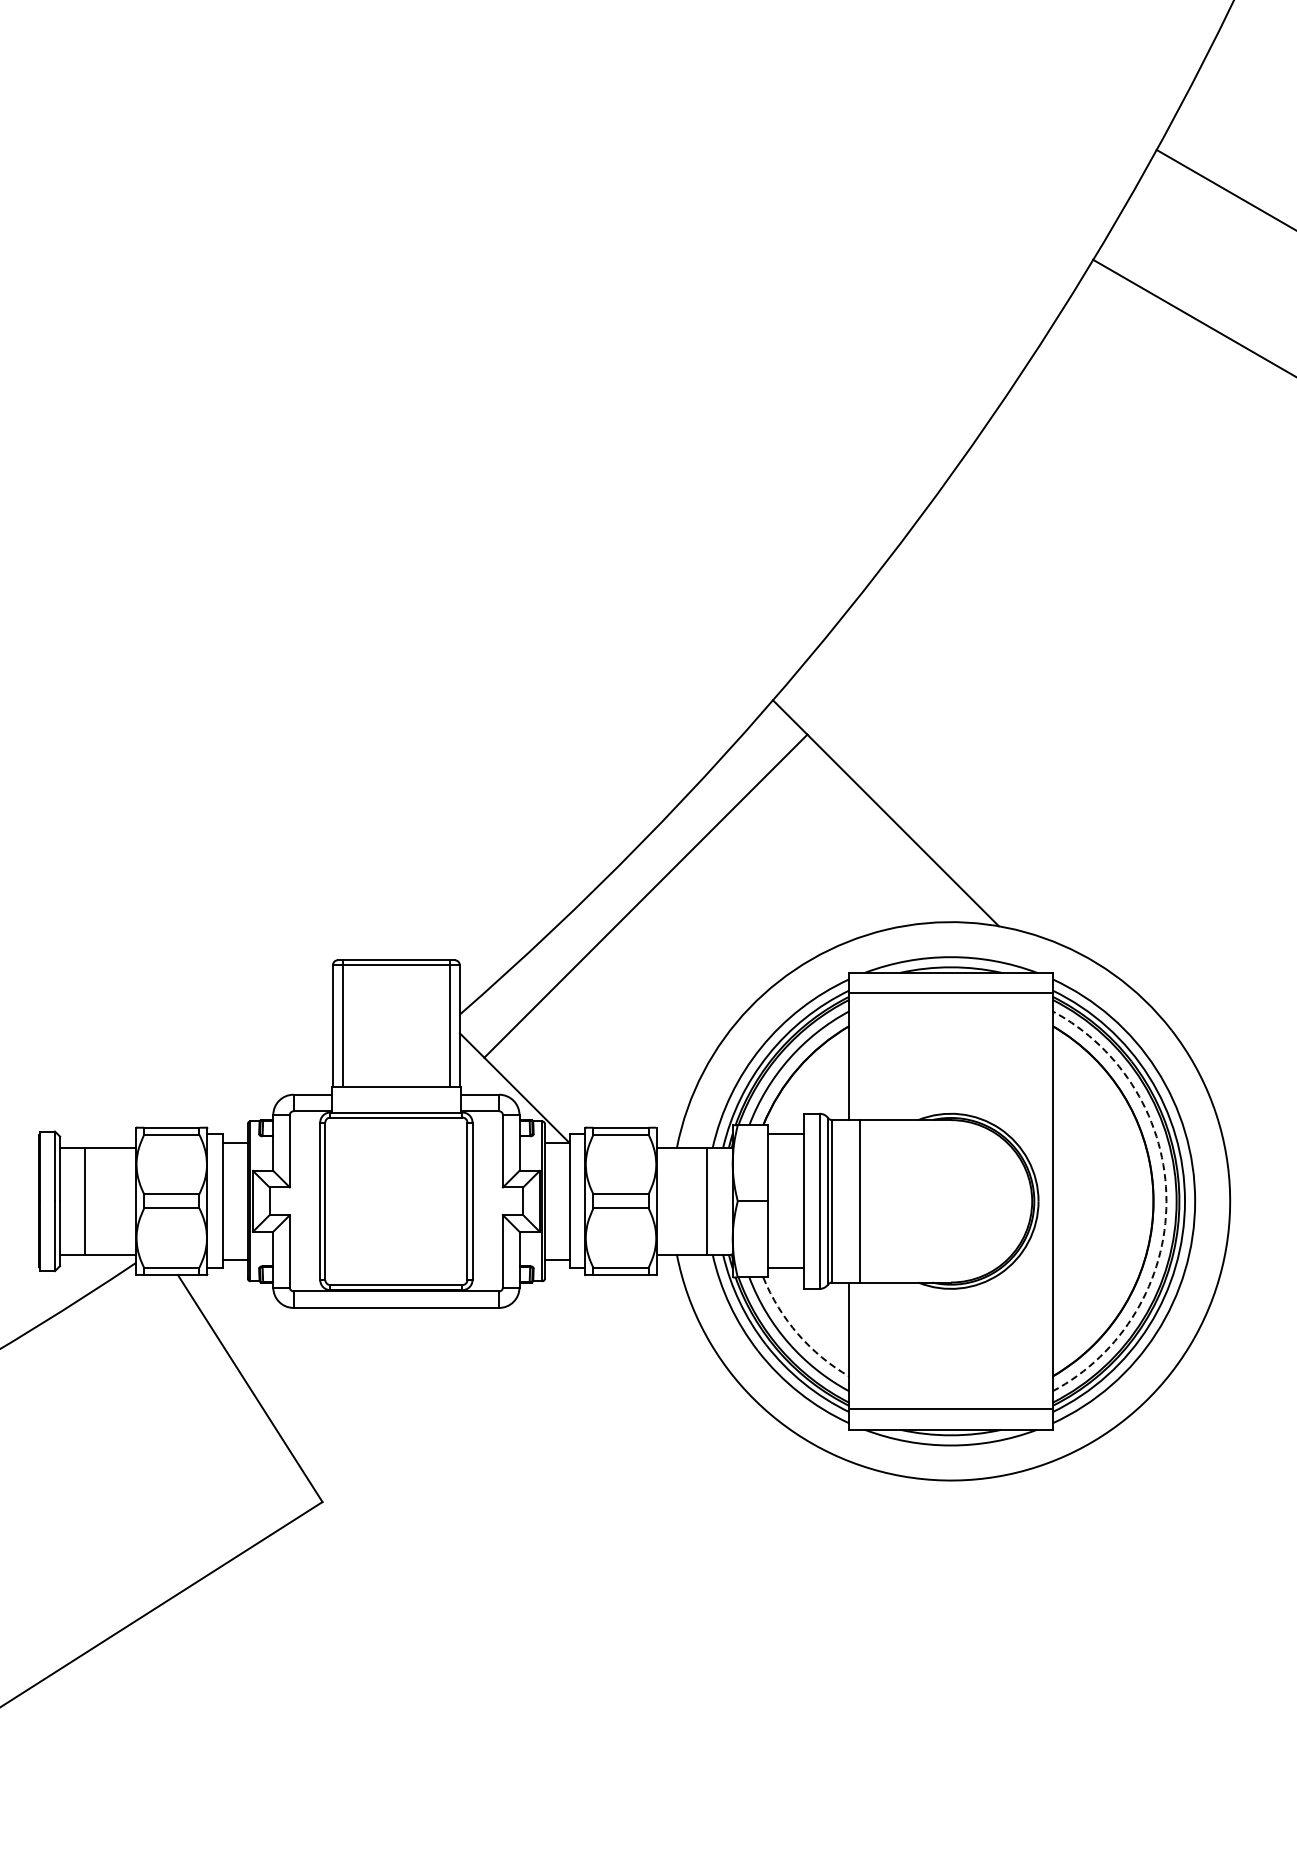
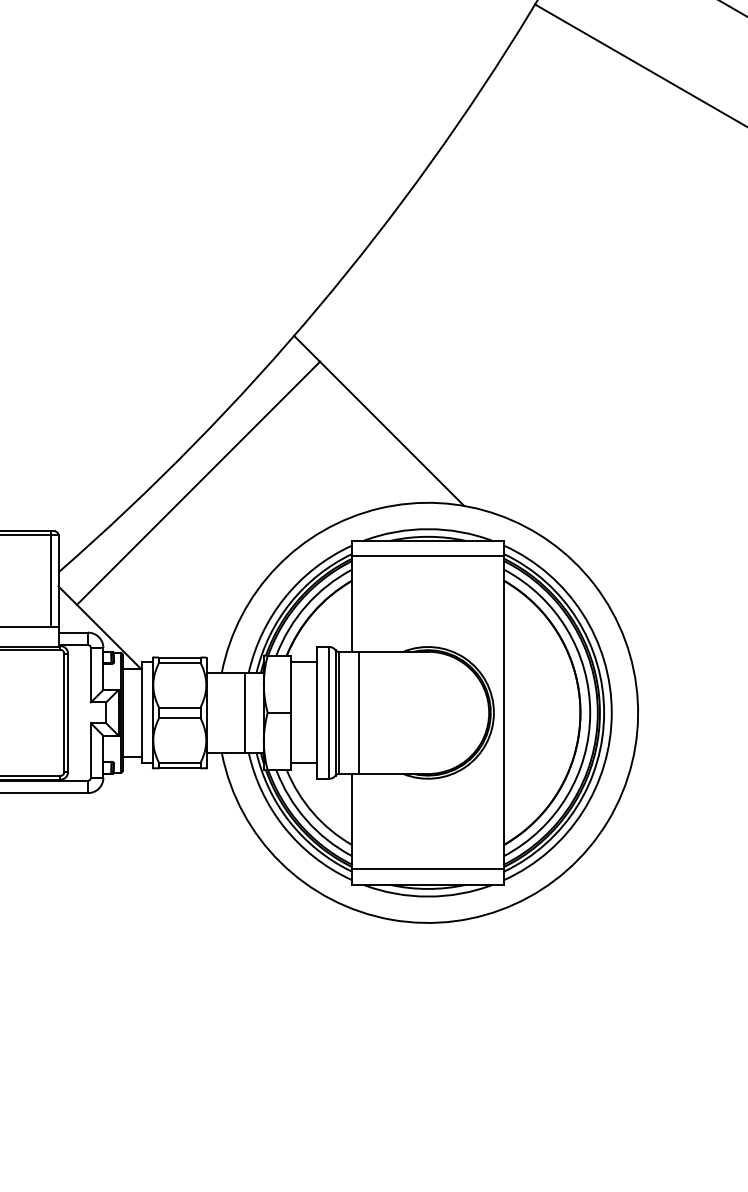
arc: (1166, 1201) -> (590, 713), dashed -> solid
arc: (798, 1334) -> (313, 813), dashed -> solid

